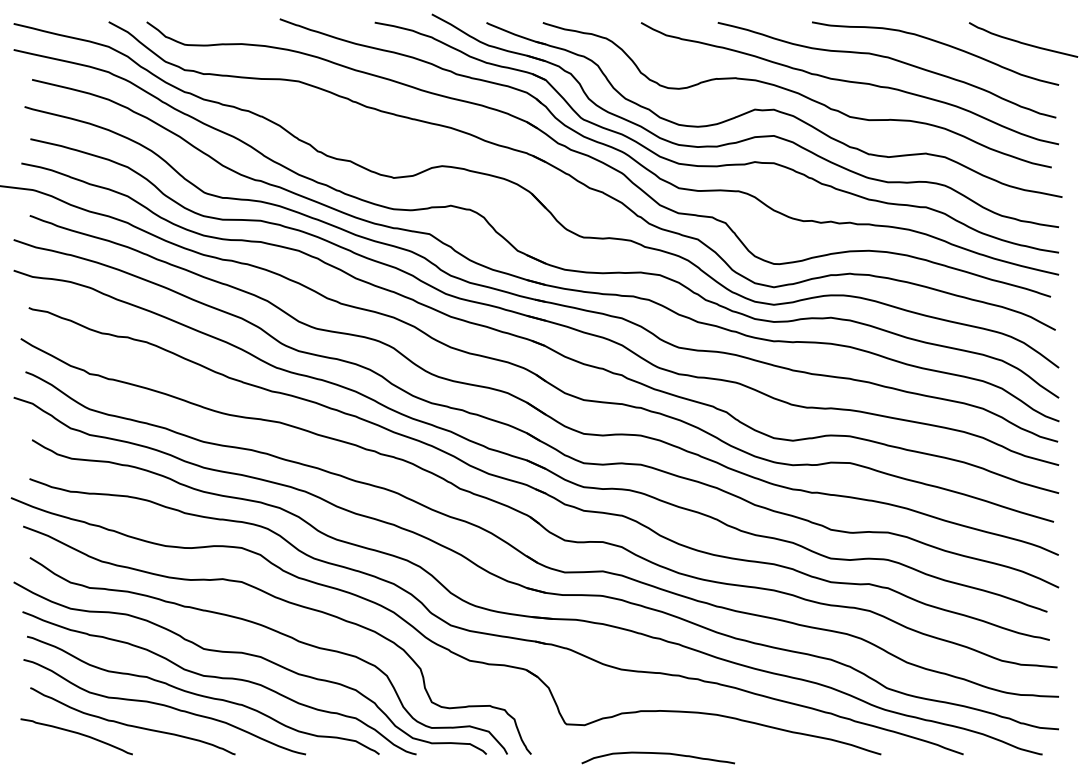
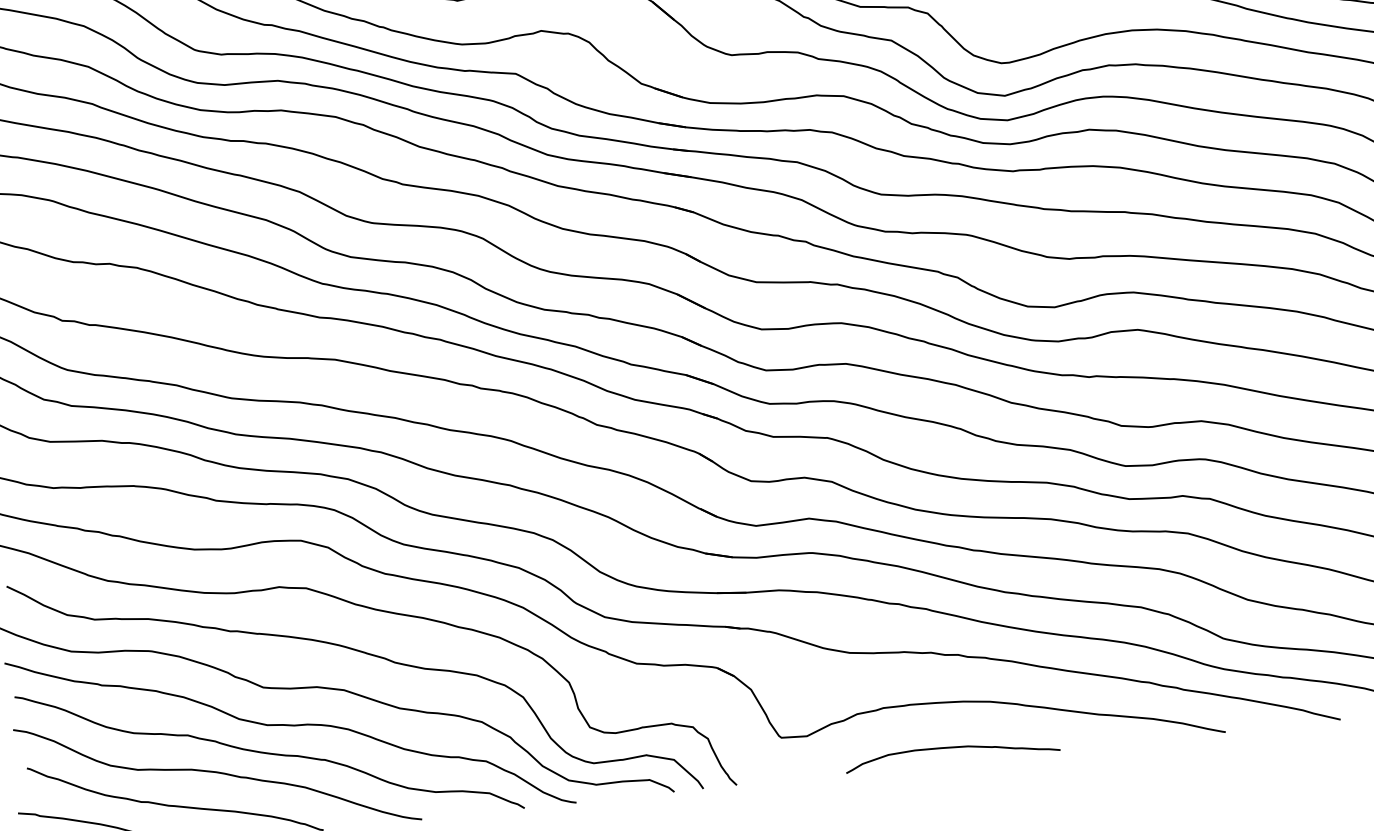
curve: (657, 754) -> (950, 749), moved

